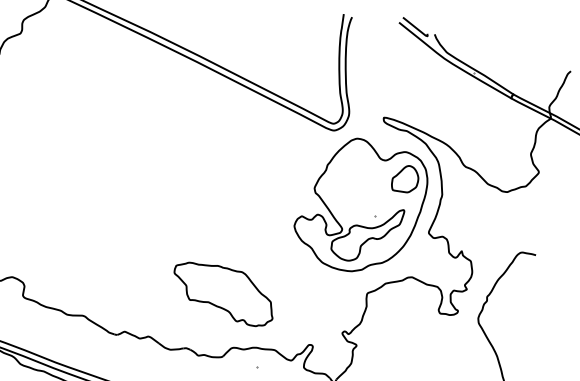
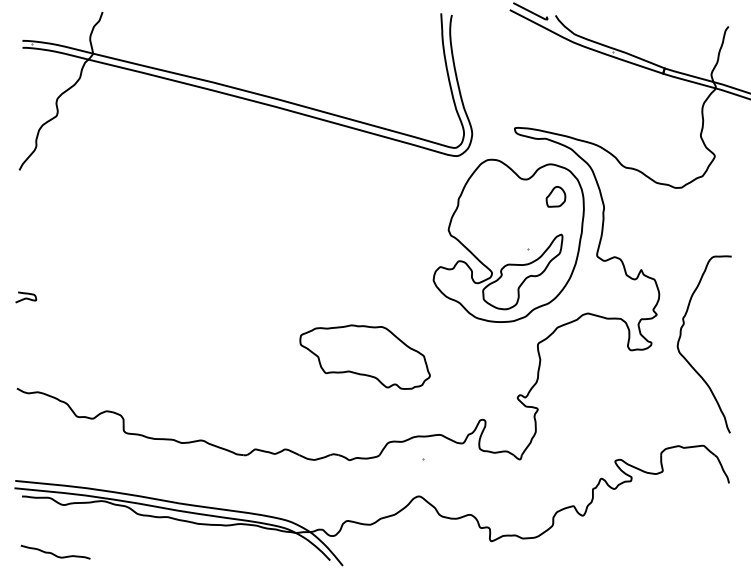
part: (405, 178) -> (555, 196), size x0.6
part: (223, 292) -> (364, 356), moved

